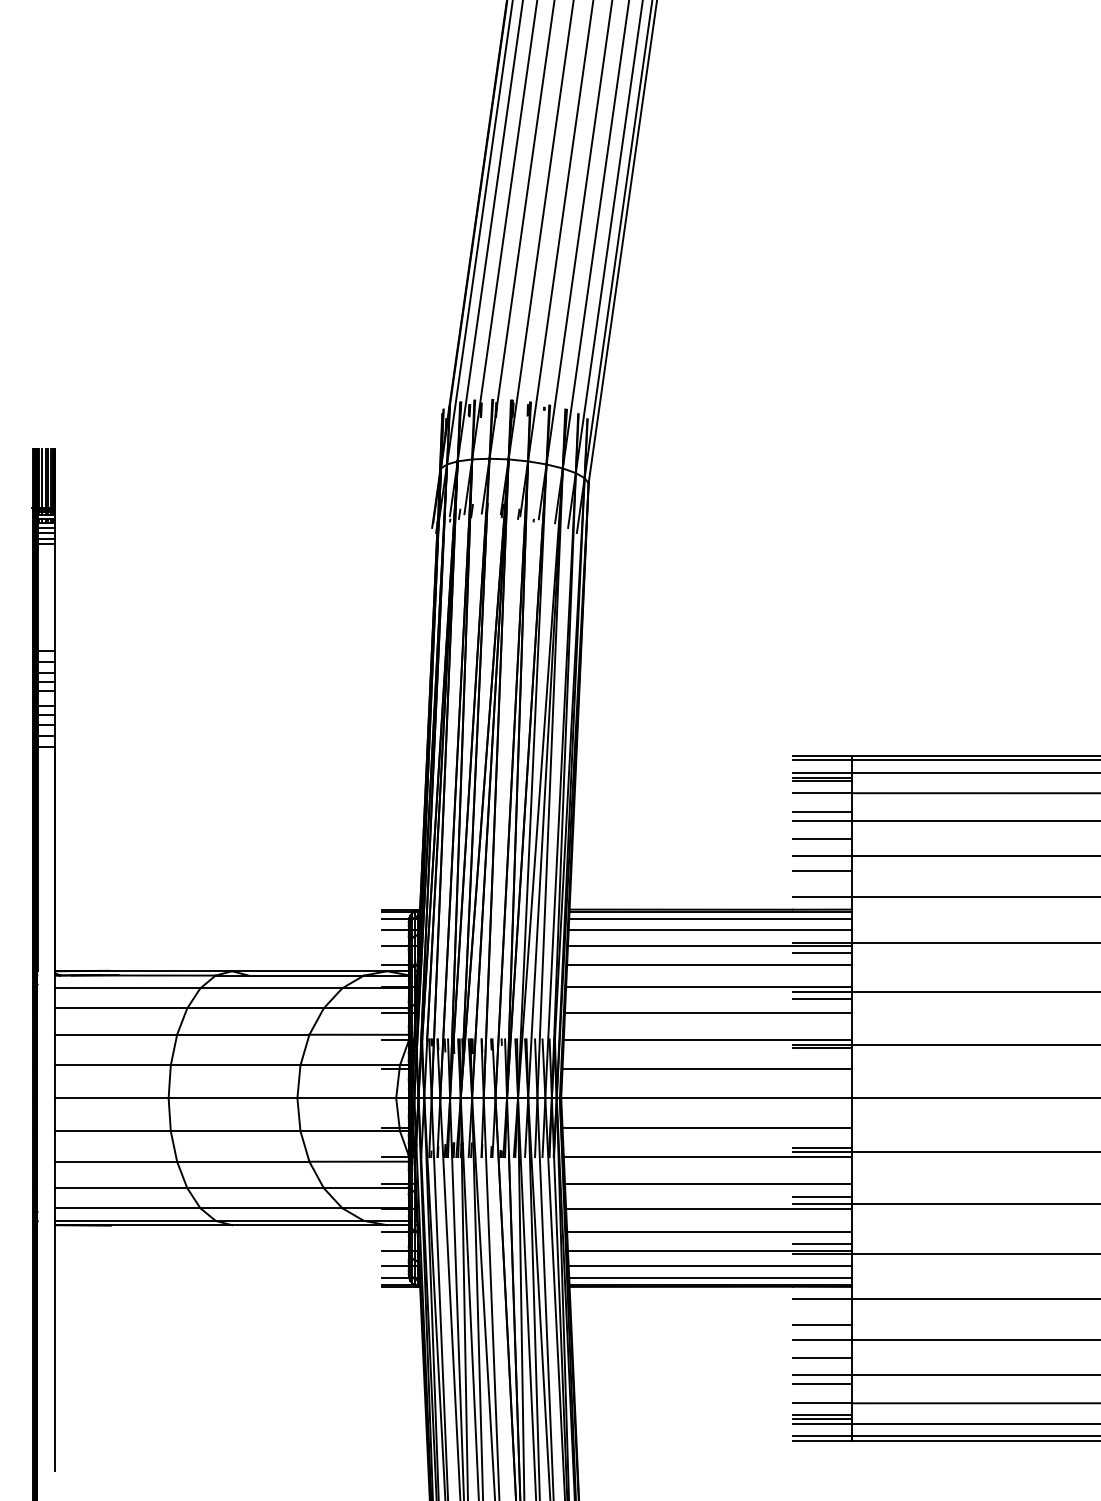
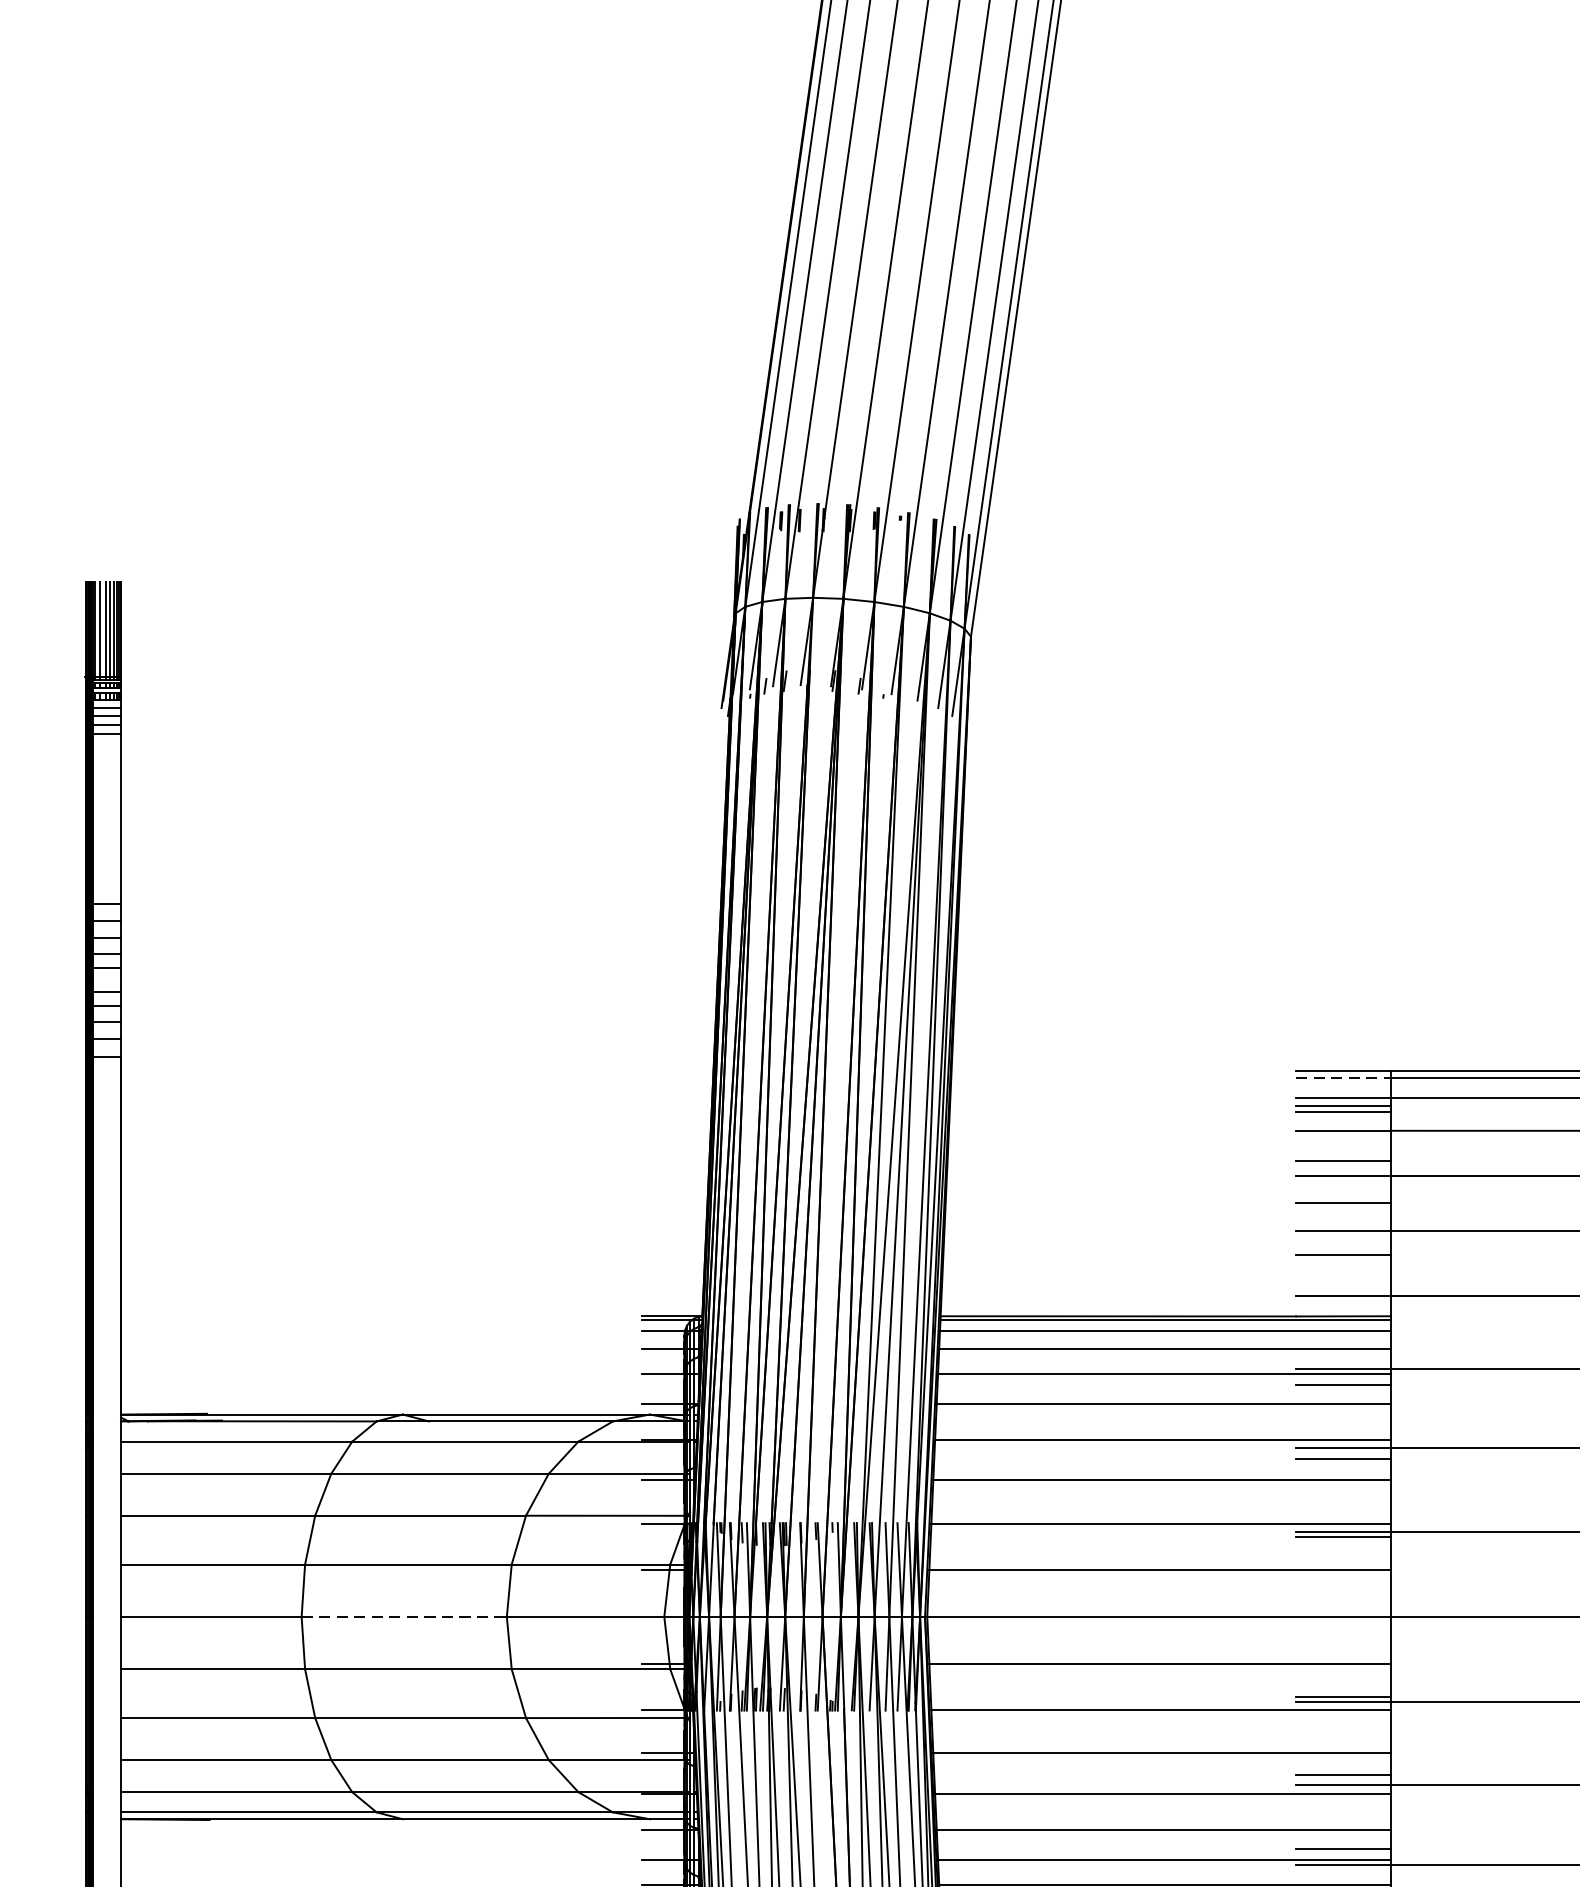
line: (822, 760) -> (1343, 1078), solid -> dashed
line: (233, 1098) -> (405, 1617), solid -> dashed

